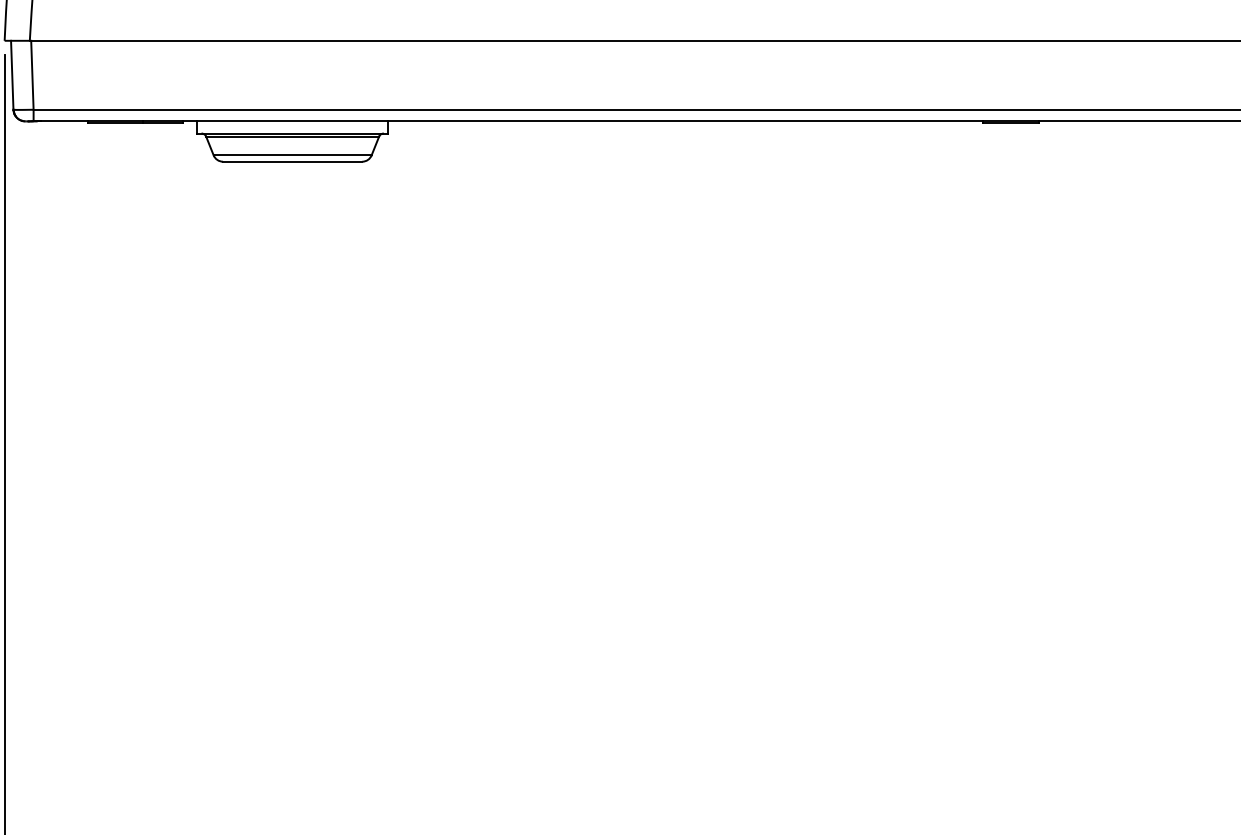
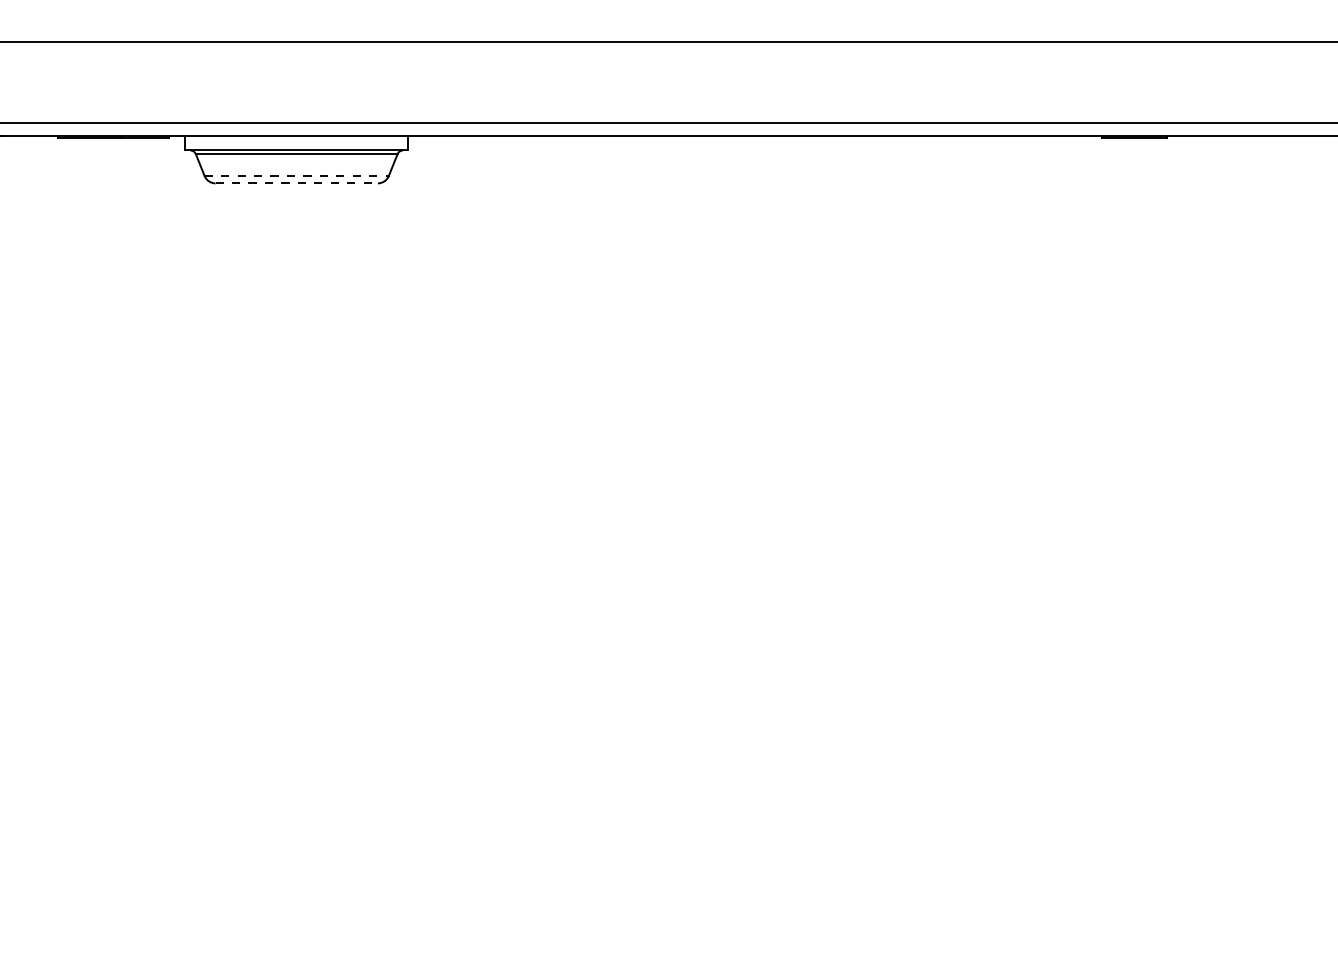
line: (292, 155) -> (296, 176), solid -> dashed
line: (292, 161) -> (296, 183), solid -> dashed

